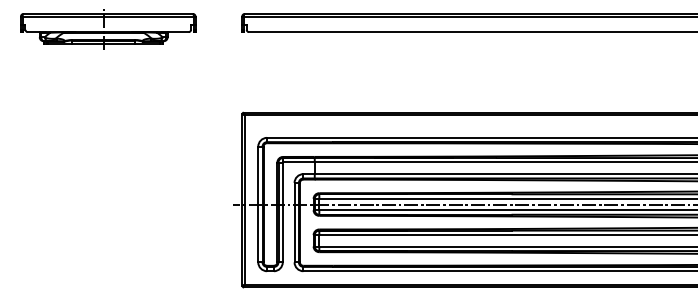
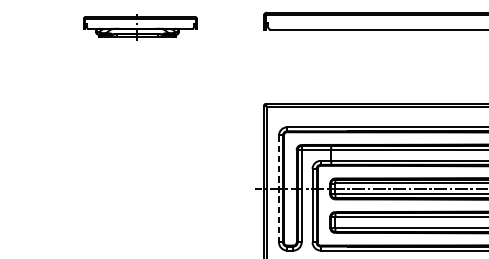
part: (108, 29) -> (140, 27), size x0.7
line: (258, 204) -> (279, 188), solid -> dashed

